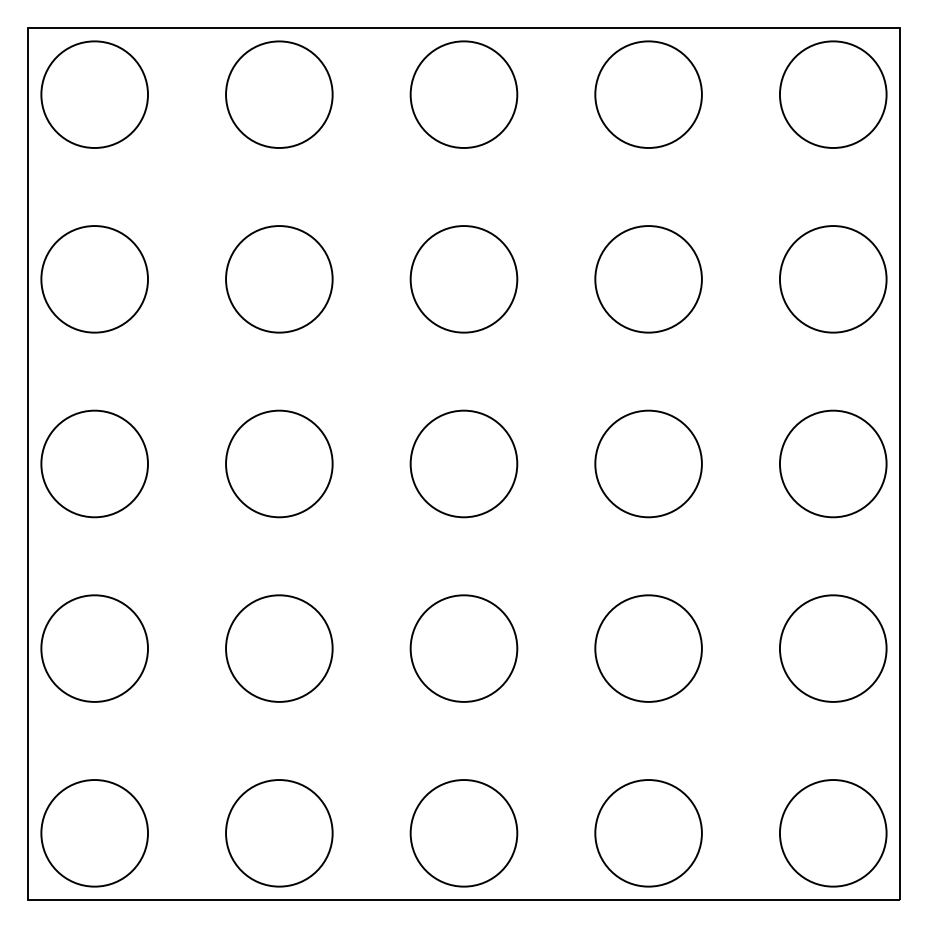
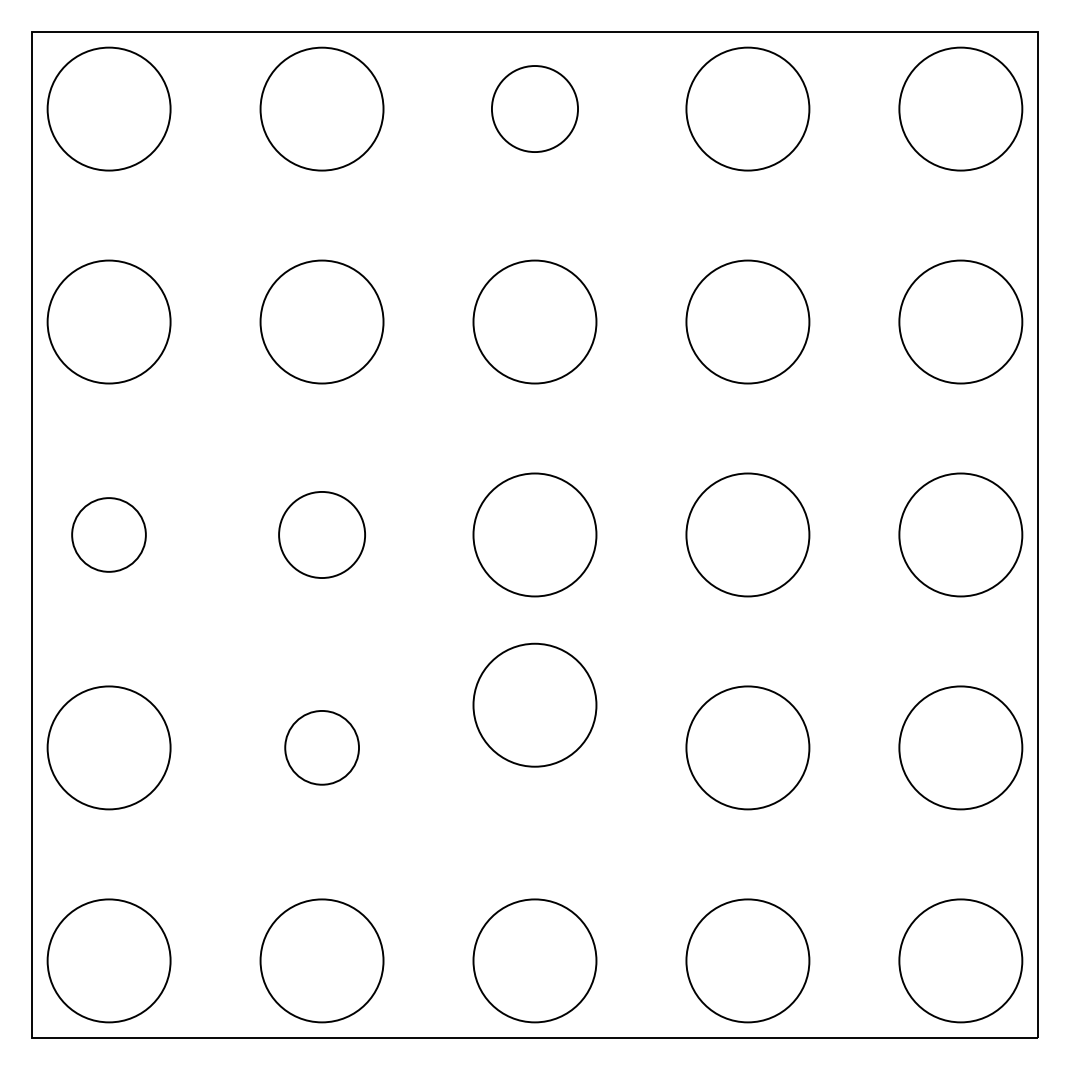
part: (463, 94) -> (534, 108), size x0.7
part: (94, 463) -> (108, 534), size x0.6
part: (279, 463) -> (322, 534), size x0.7
part: (279, 648) -> (322, 747), size x0.6
part: (463, 648) -> (534, 705), moved

